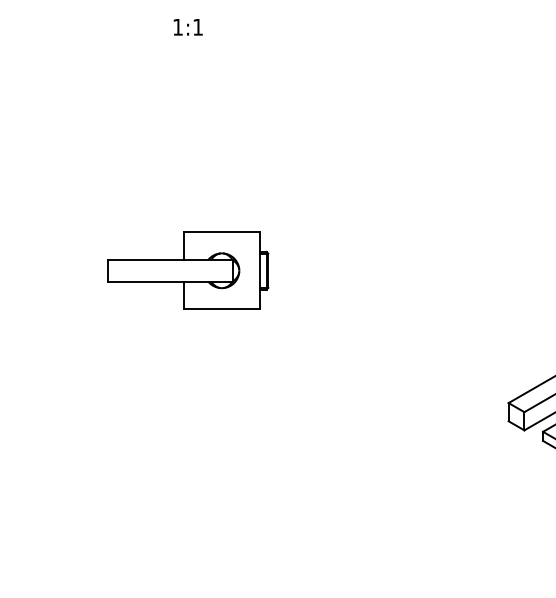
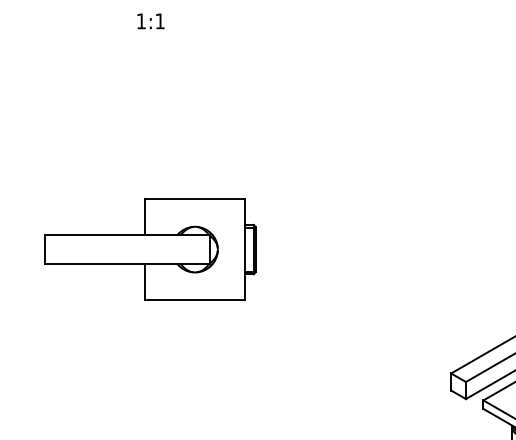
part: (188, 270) -> (151, 249), size x1.4

